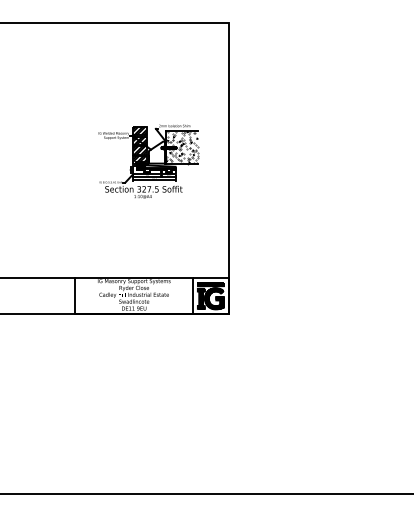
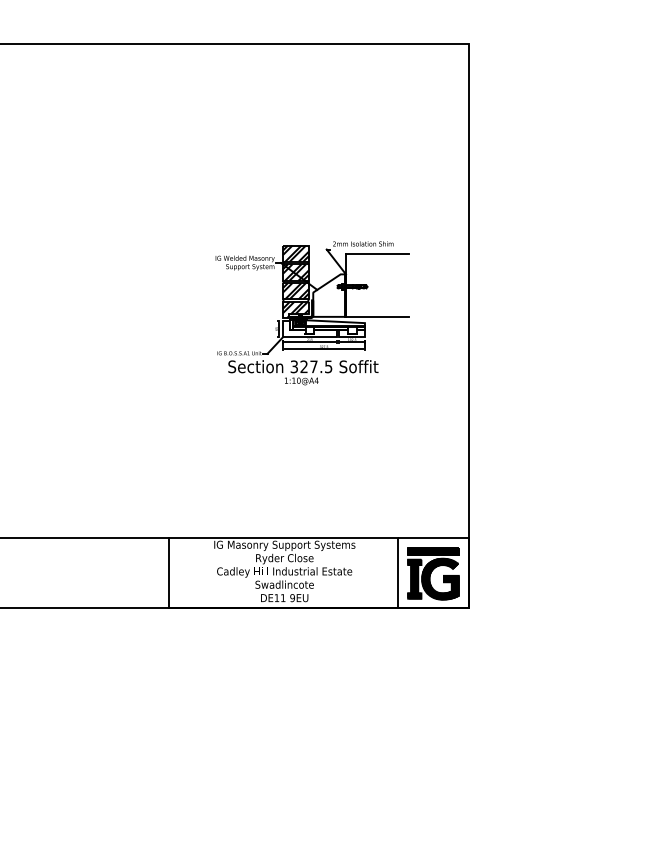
hatch: (181, 147) -> (376, 285), removed

